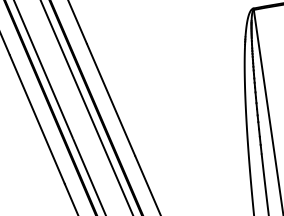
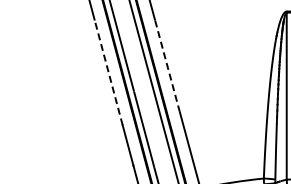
line: (111, 99) -> (167, 65), solid -> dashed
line: (36, 119) -> (108, 72), solid -> dashed

